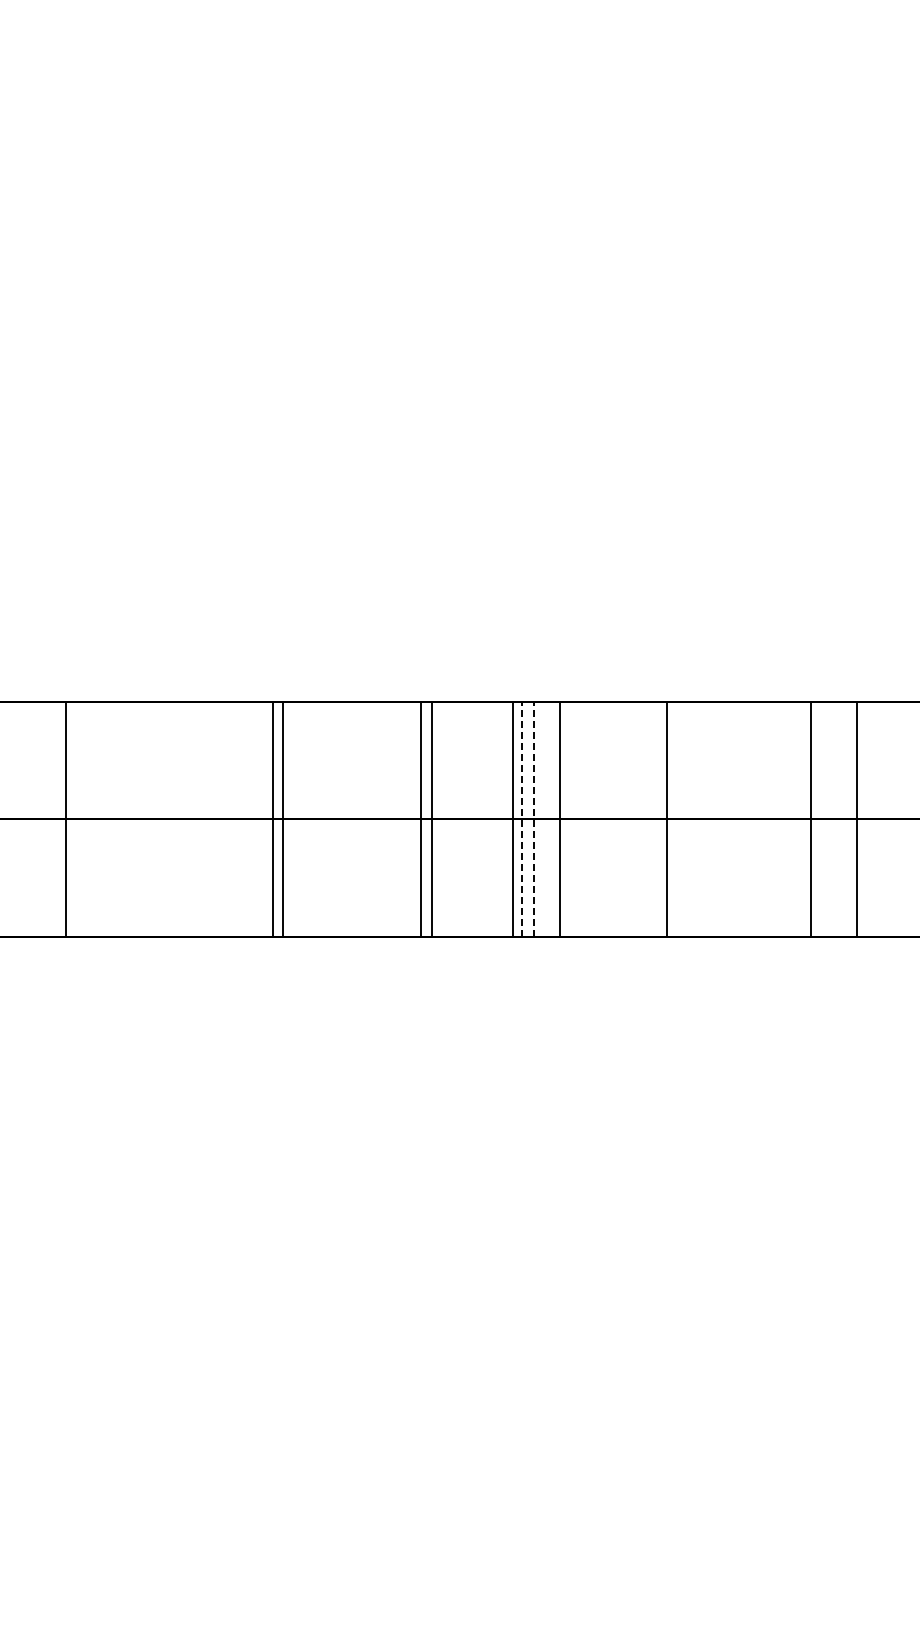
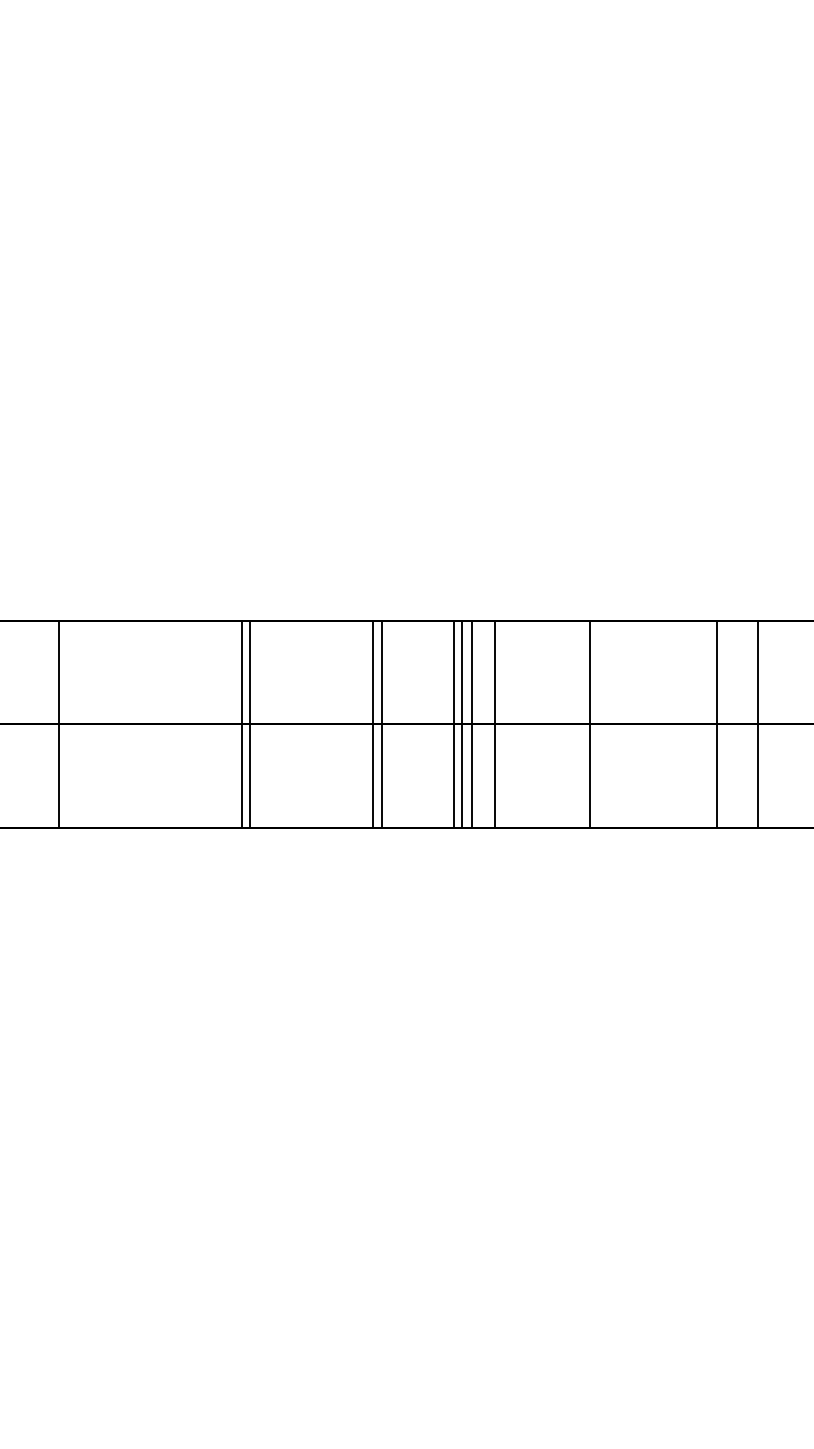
line: (522, 819) -> (462, 724), dashed -> solid
line: (533, 819) -> (471, 724), dashed -> solid

